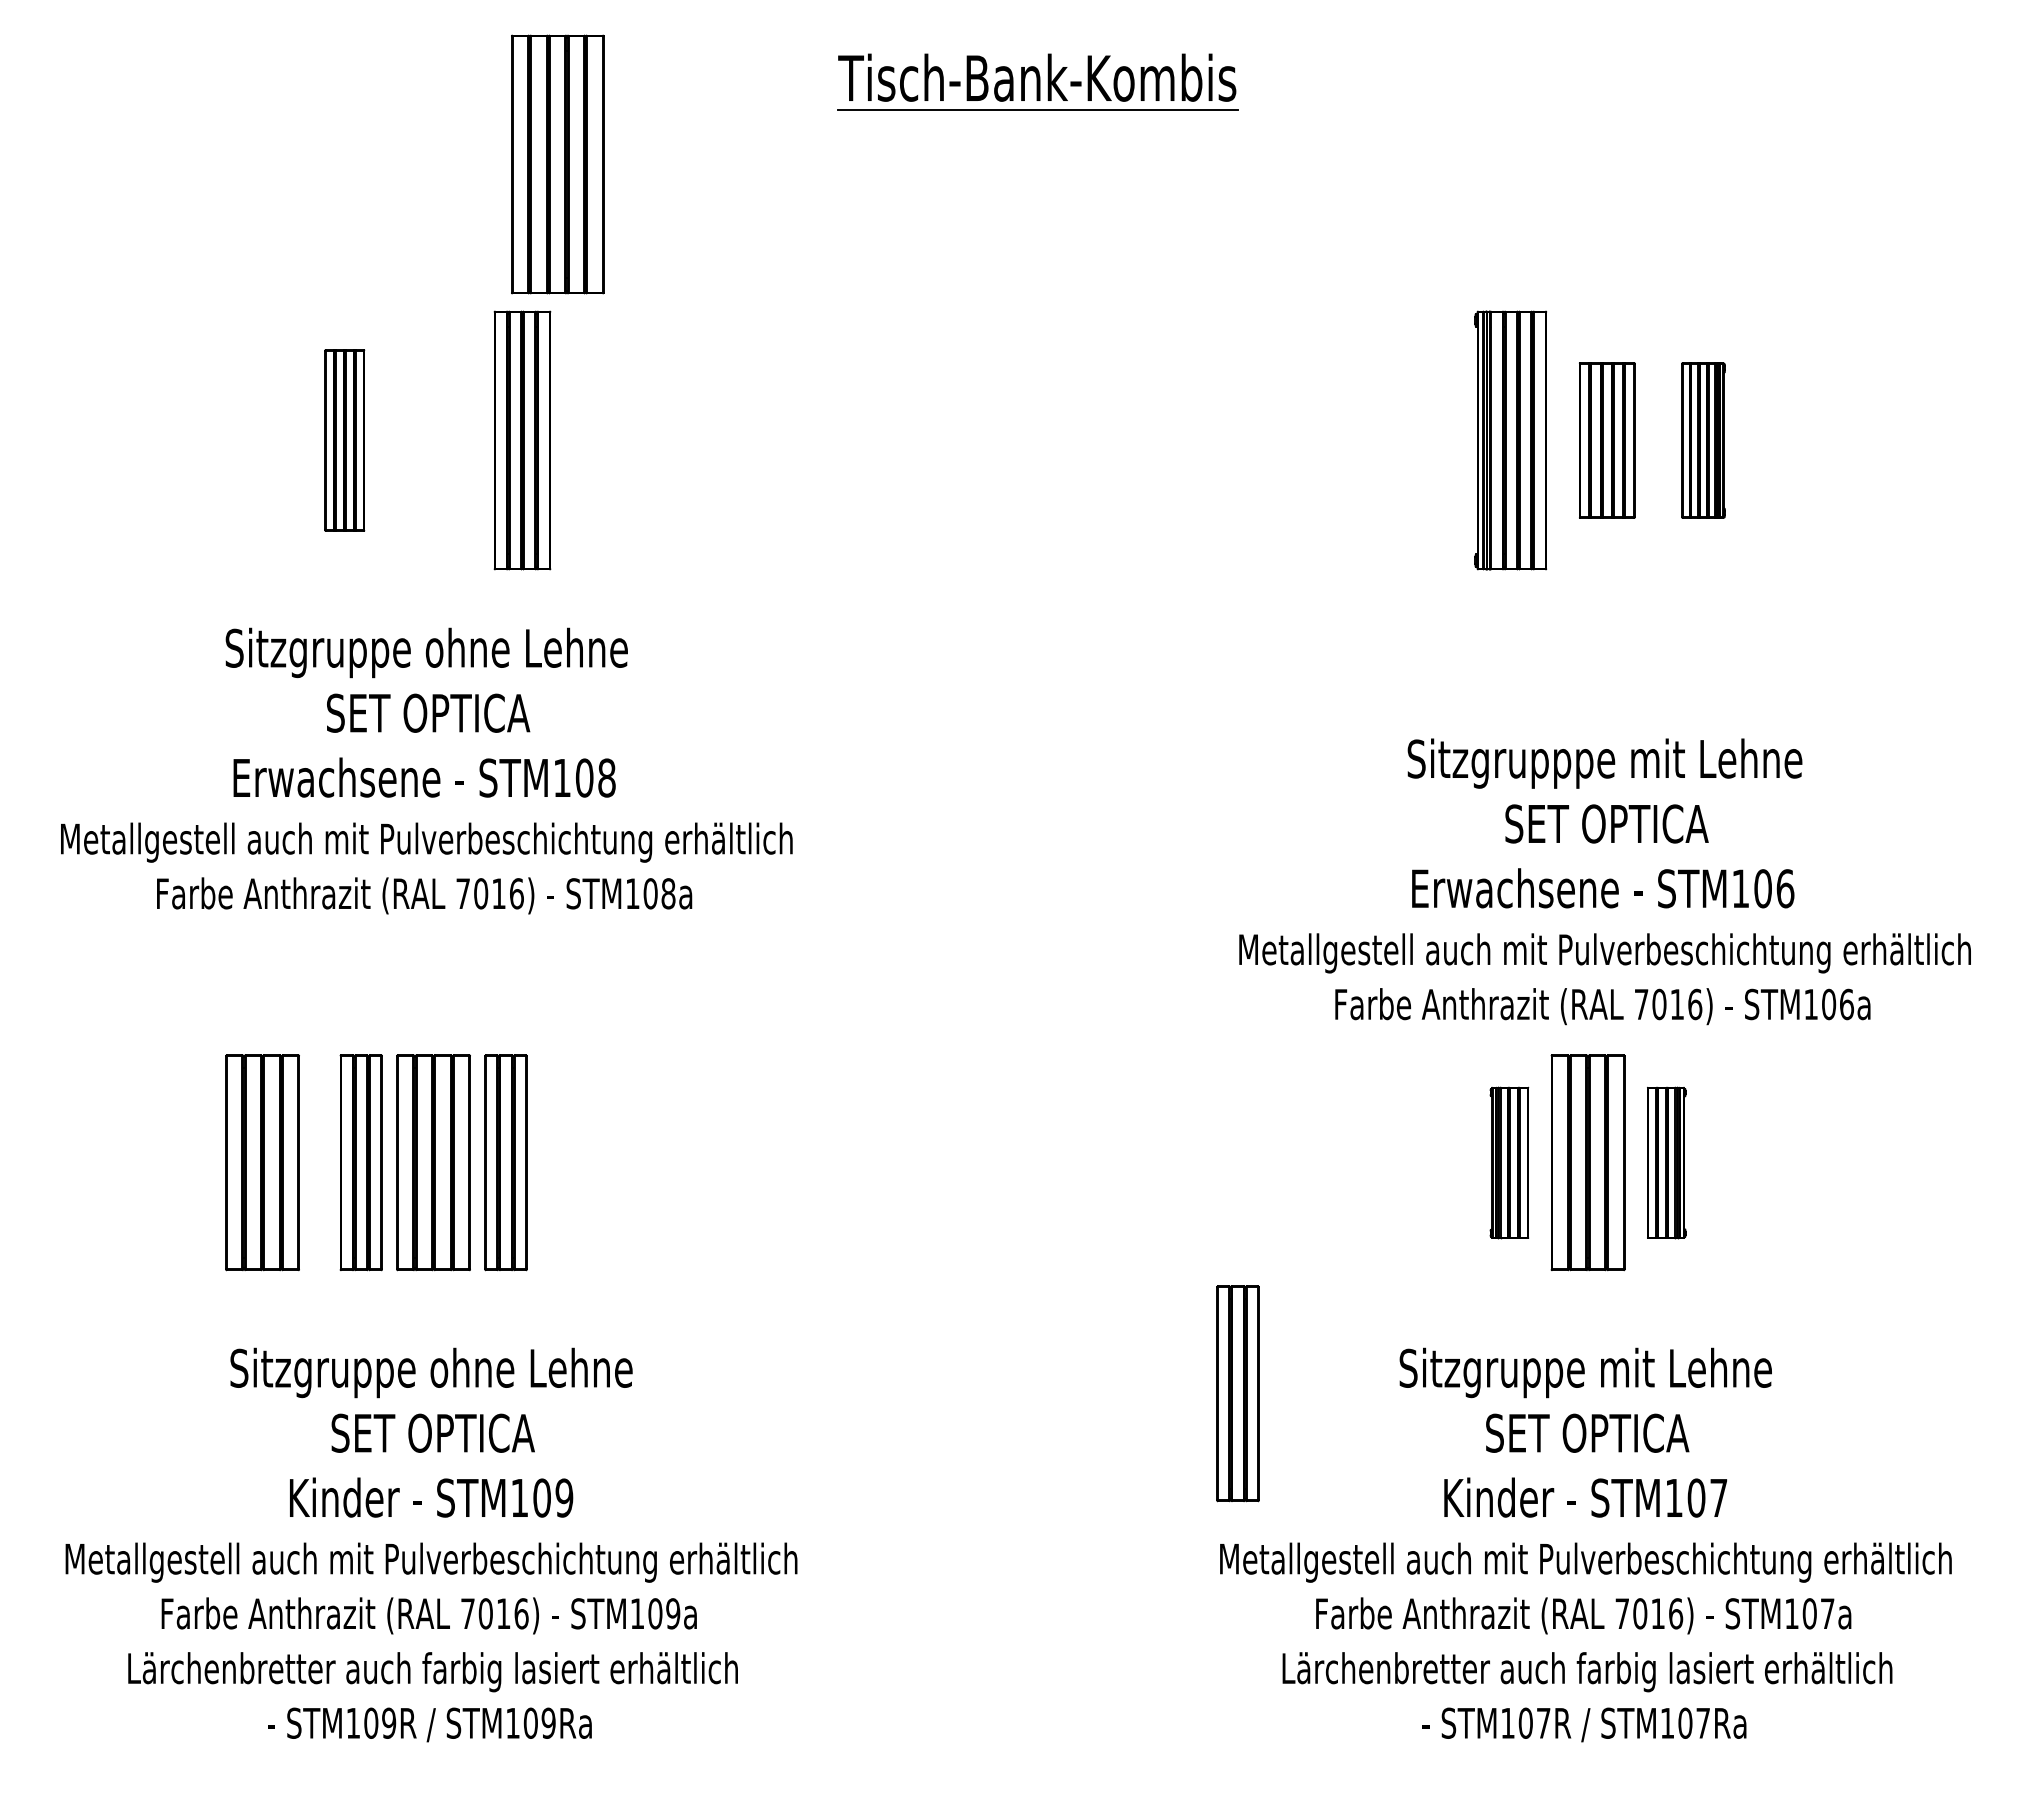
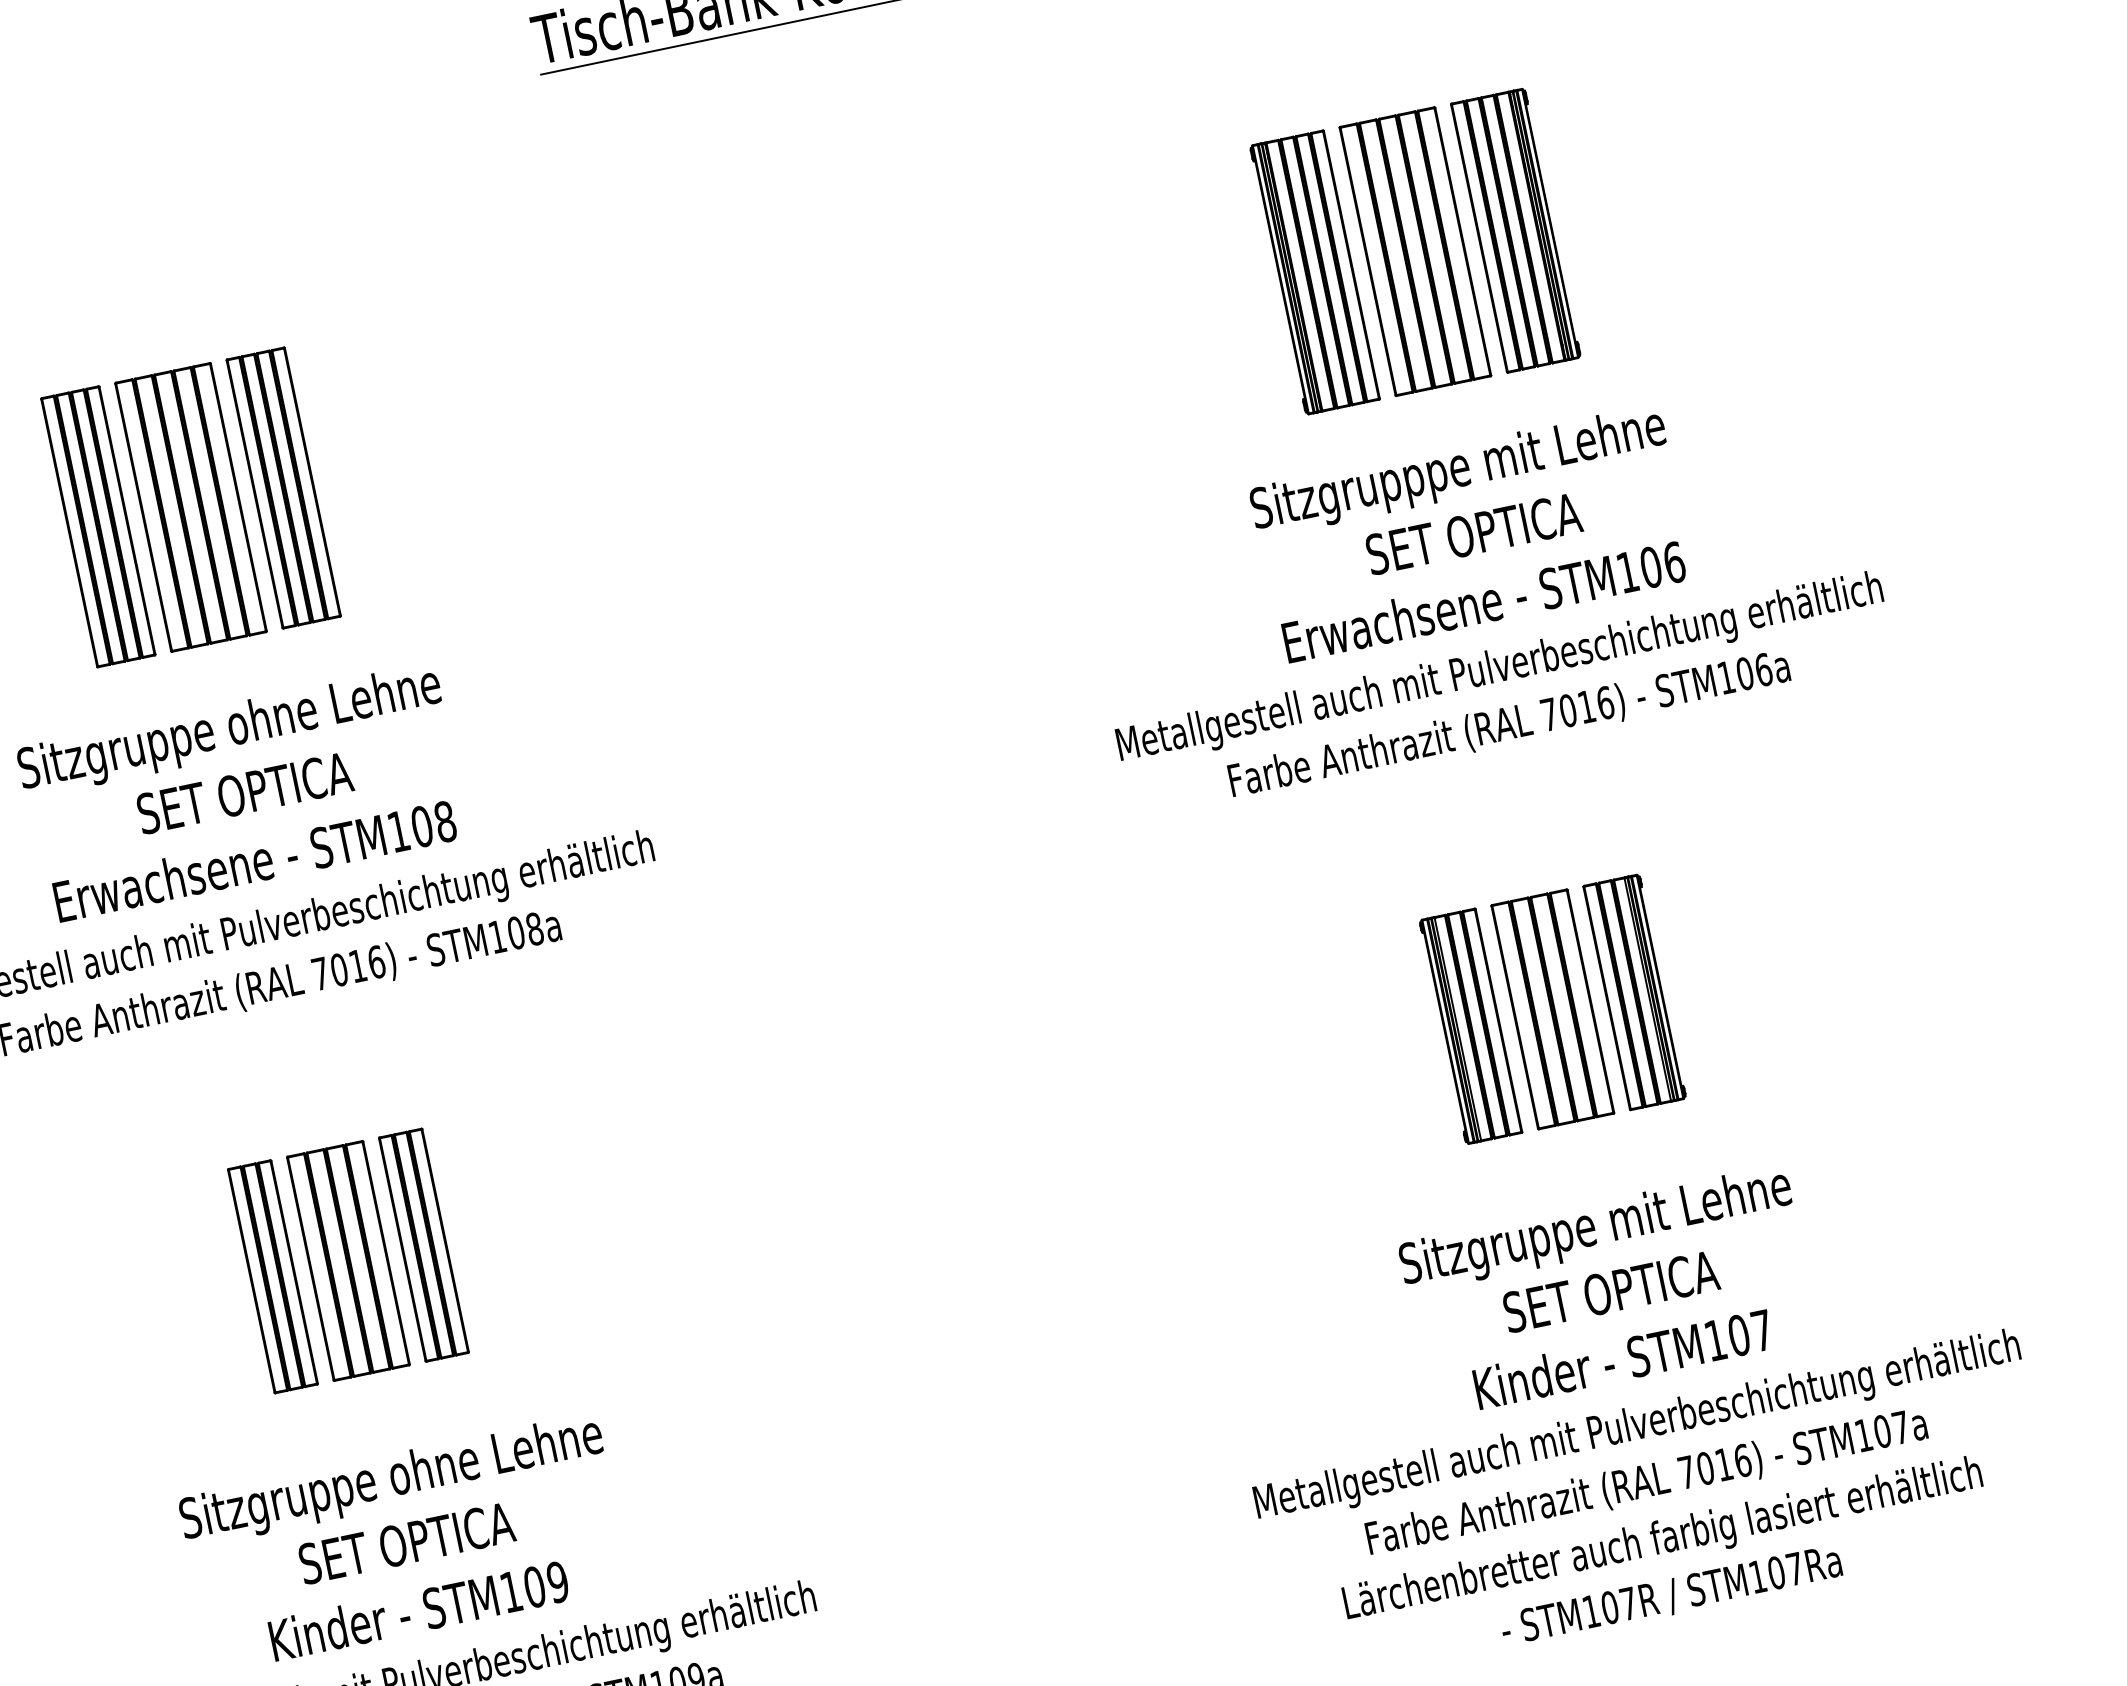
part: (557, 164) -> (190, 507), moved
part: (344, 440) -> (98, 526), size x1.43
part: (1606, 440) -> (1414, 251), size x1.67
part: (1703, 440) -> (1515, 230), size x1.67
text: (1604, 881) -> (1484, 594), moved
part: (262, 1162) -> (169, 1297), removed
part: (1509, 1162) -> (1470, 1026), size x1.43
part: (1666, 1162) -> (1634, 991), size x1.43
part: (1237, 1393) -> (1237, 1326), removed

